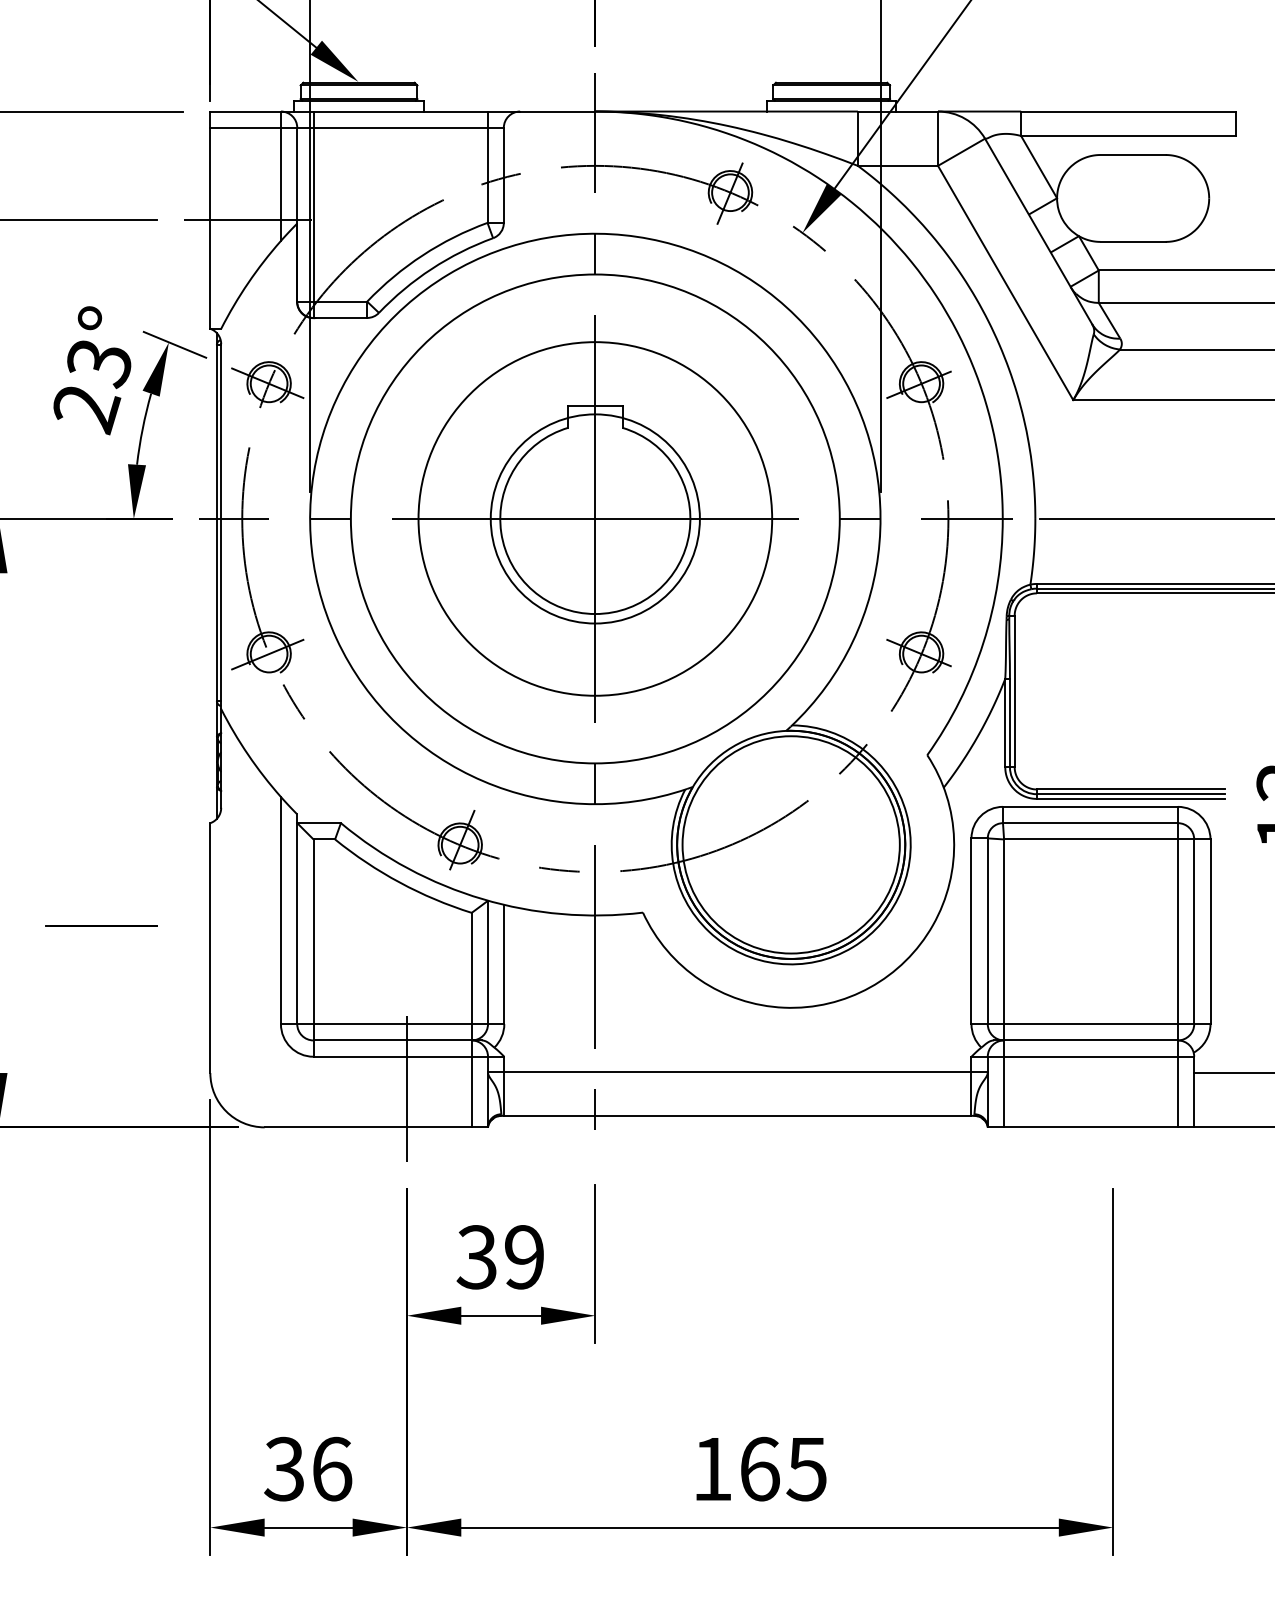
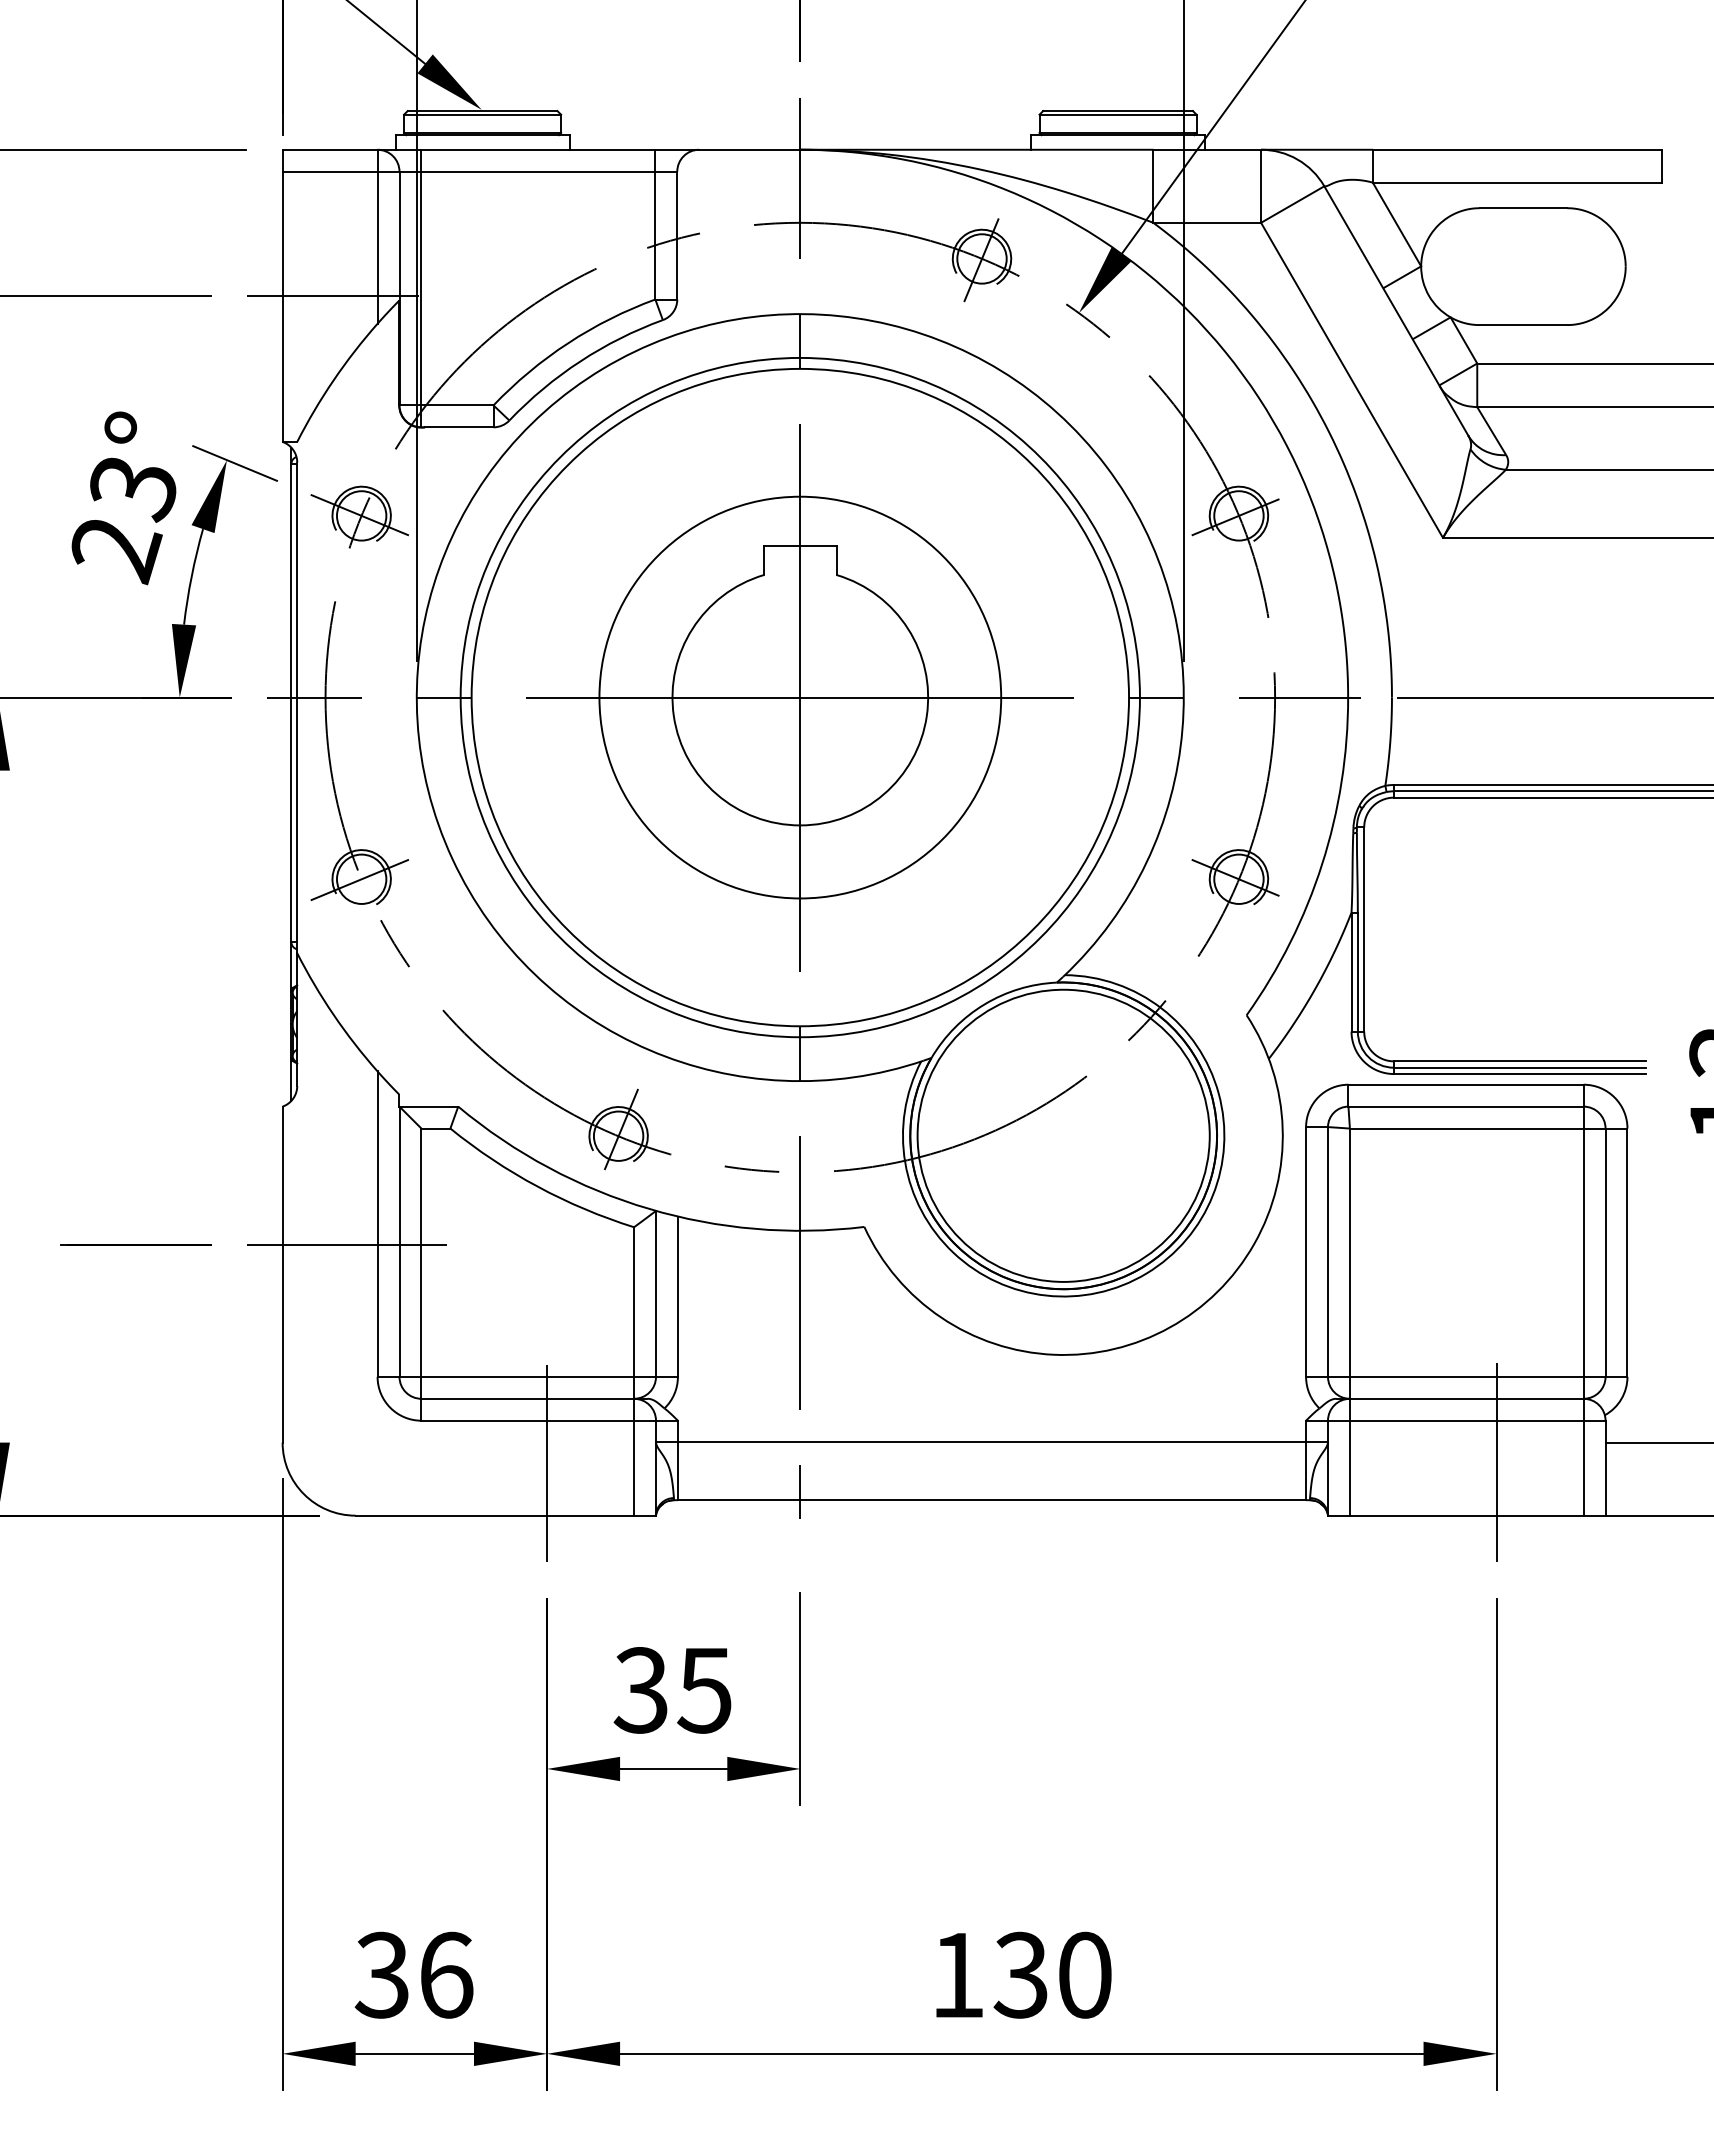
circle: (594, 518) -> (799, 697), size x1.43
circle: (595, 518) -> (800, 697), size x1.43
line: (257, 926) -> (346, 1245), added
line: (1113, 1087) -> (1496, 1462), added
text: (524, 1257) -> (704, 1690), 39 -> 35
text: (782, 1468) -> (1052, 1974), 165 -> 130

